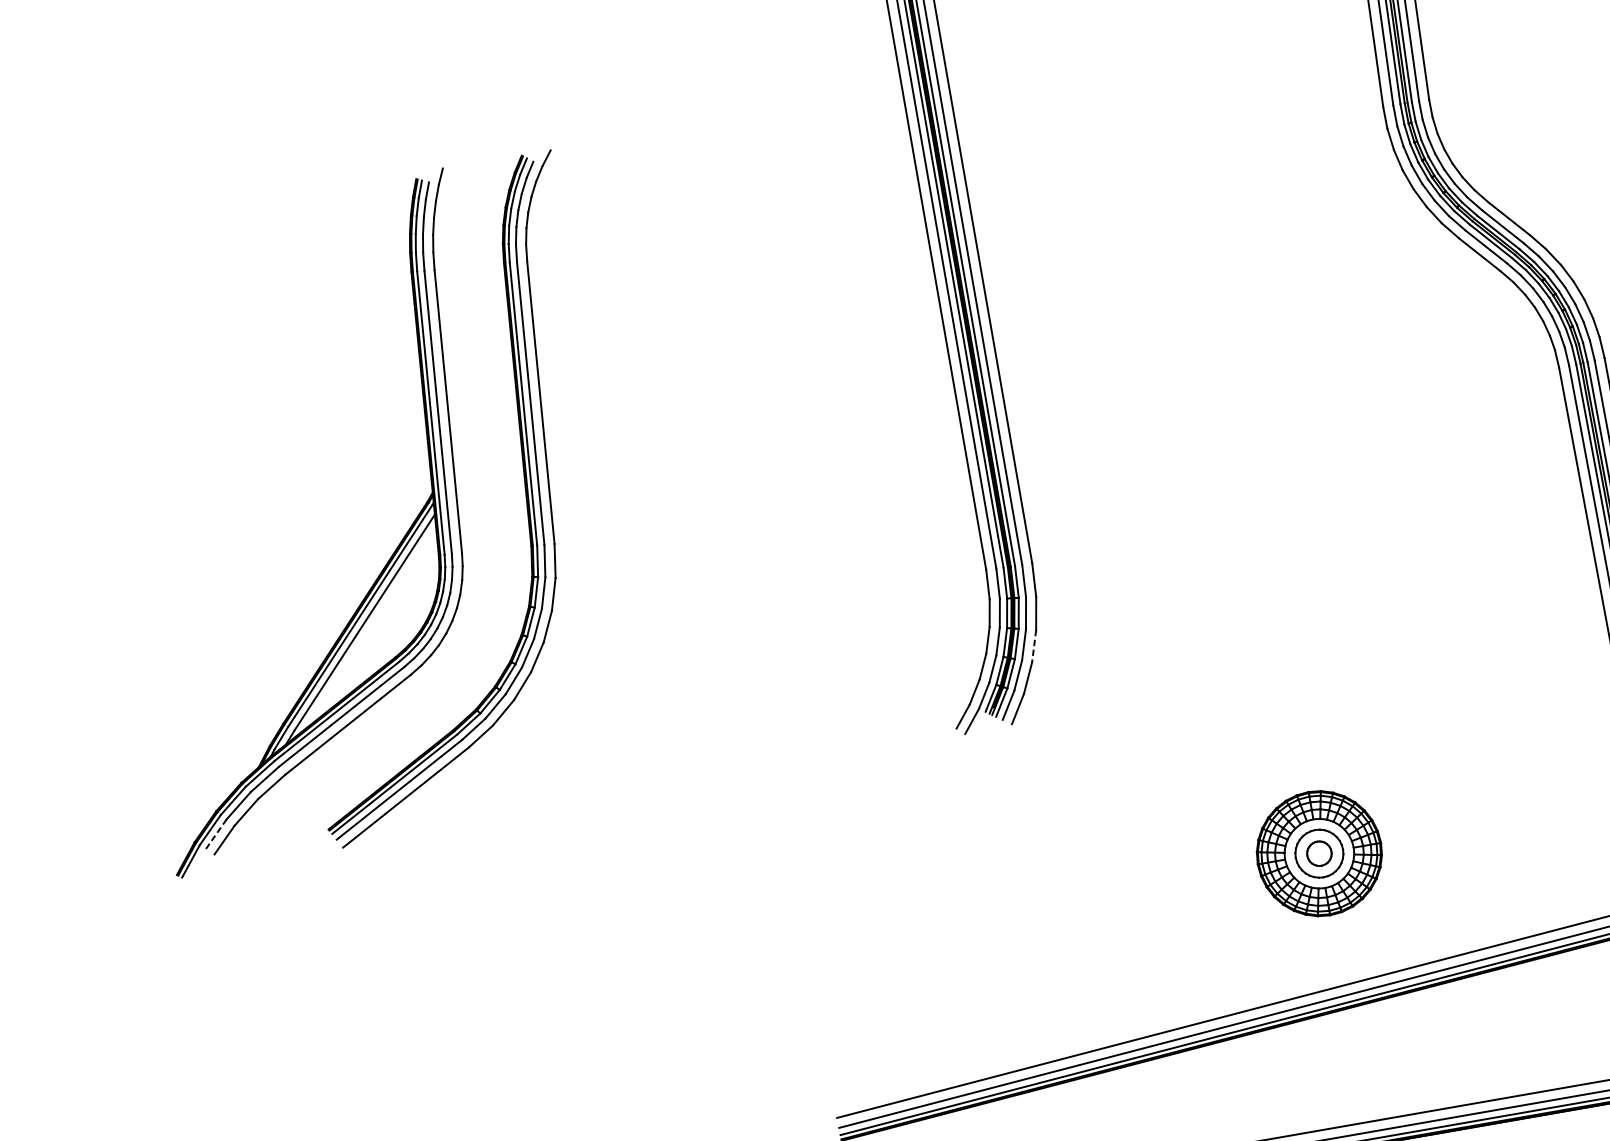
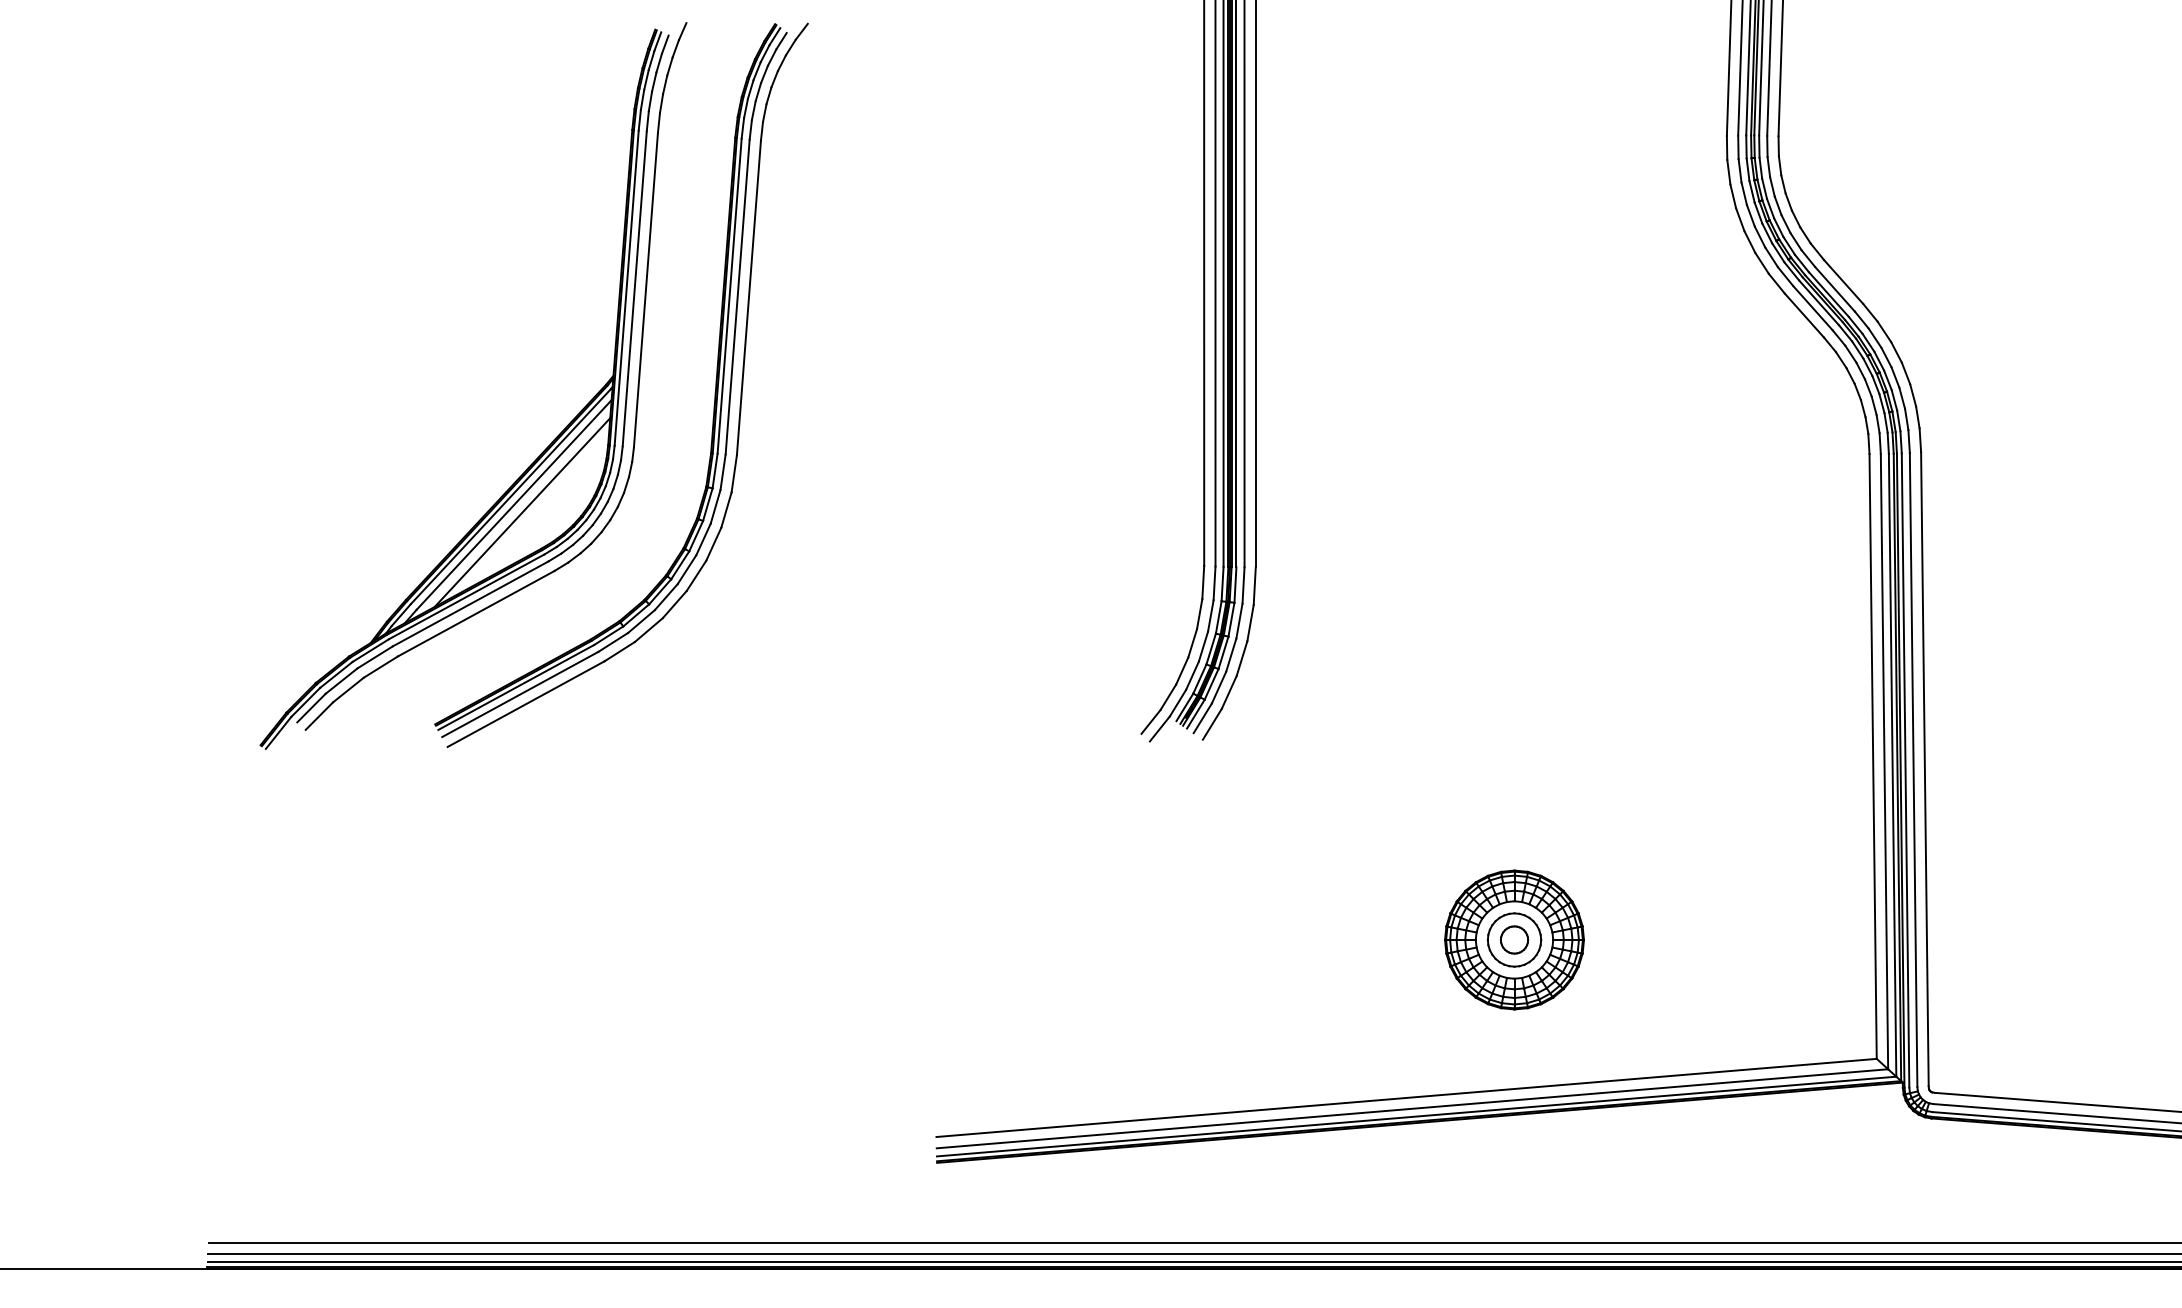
line: (373, 628) -> (522, 512), added
line: (1033, 647) -> (1241, 659), dashed -> solid
line: (216, 834) -> (311, 708), dashed -> solid

